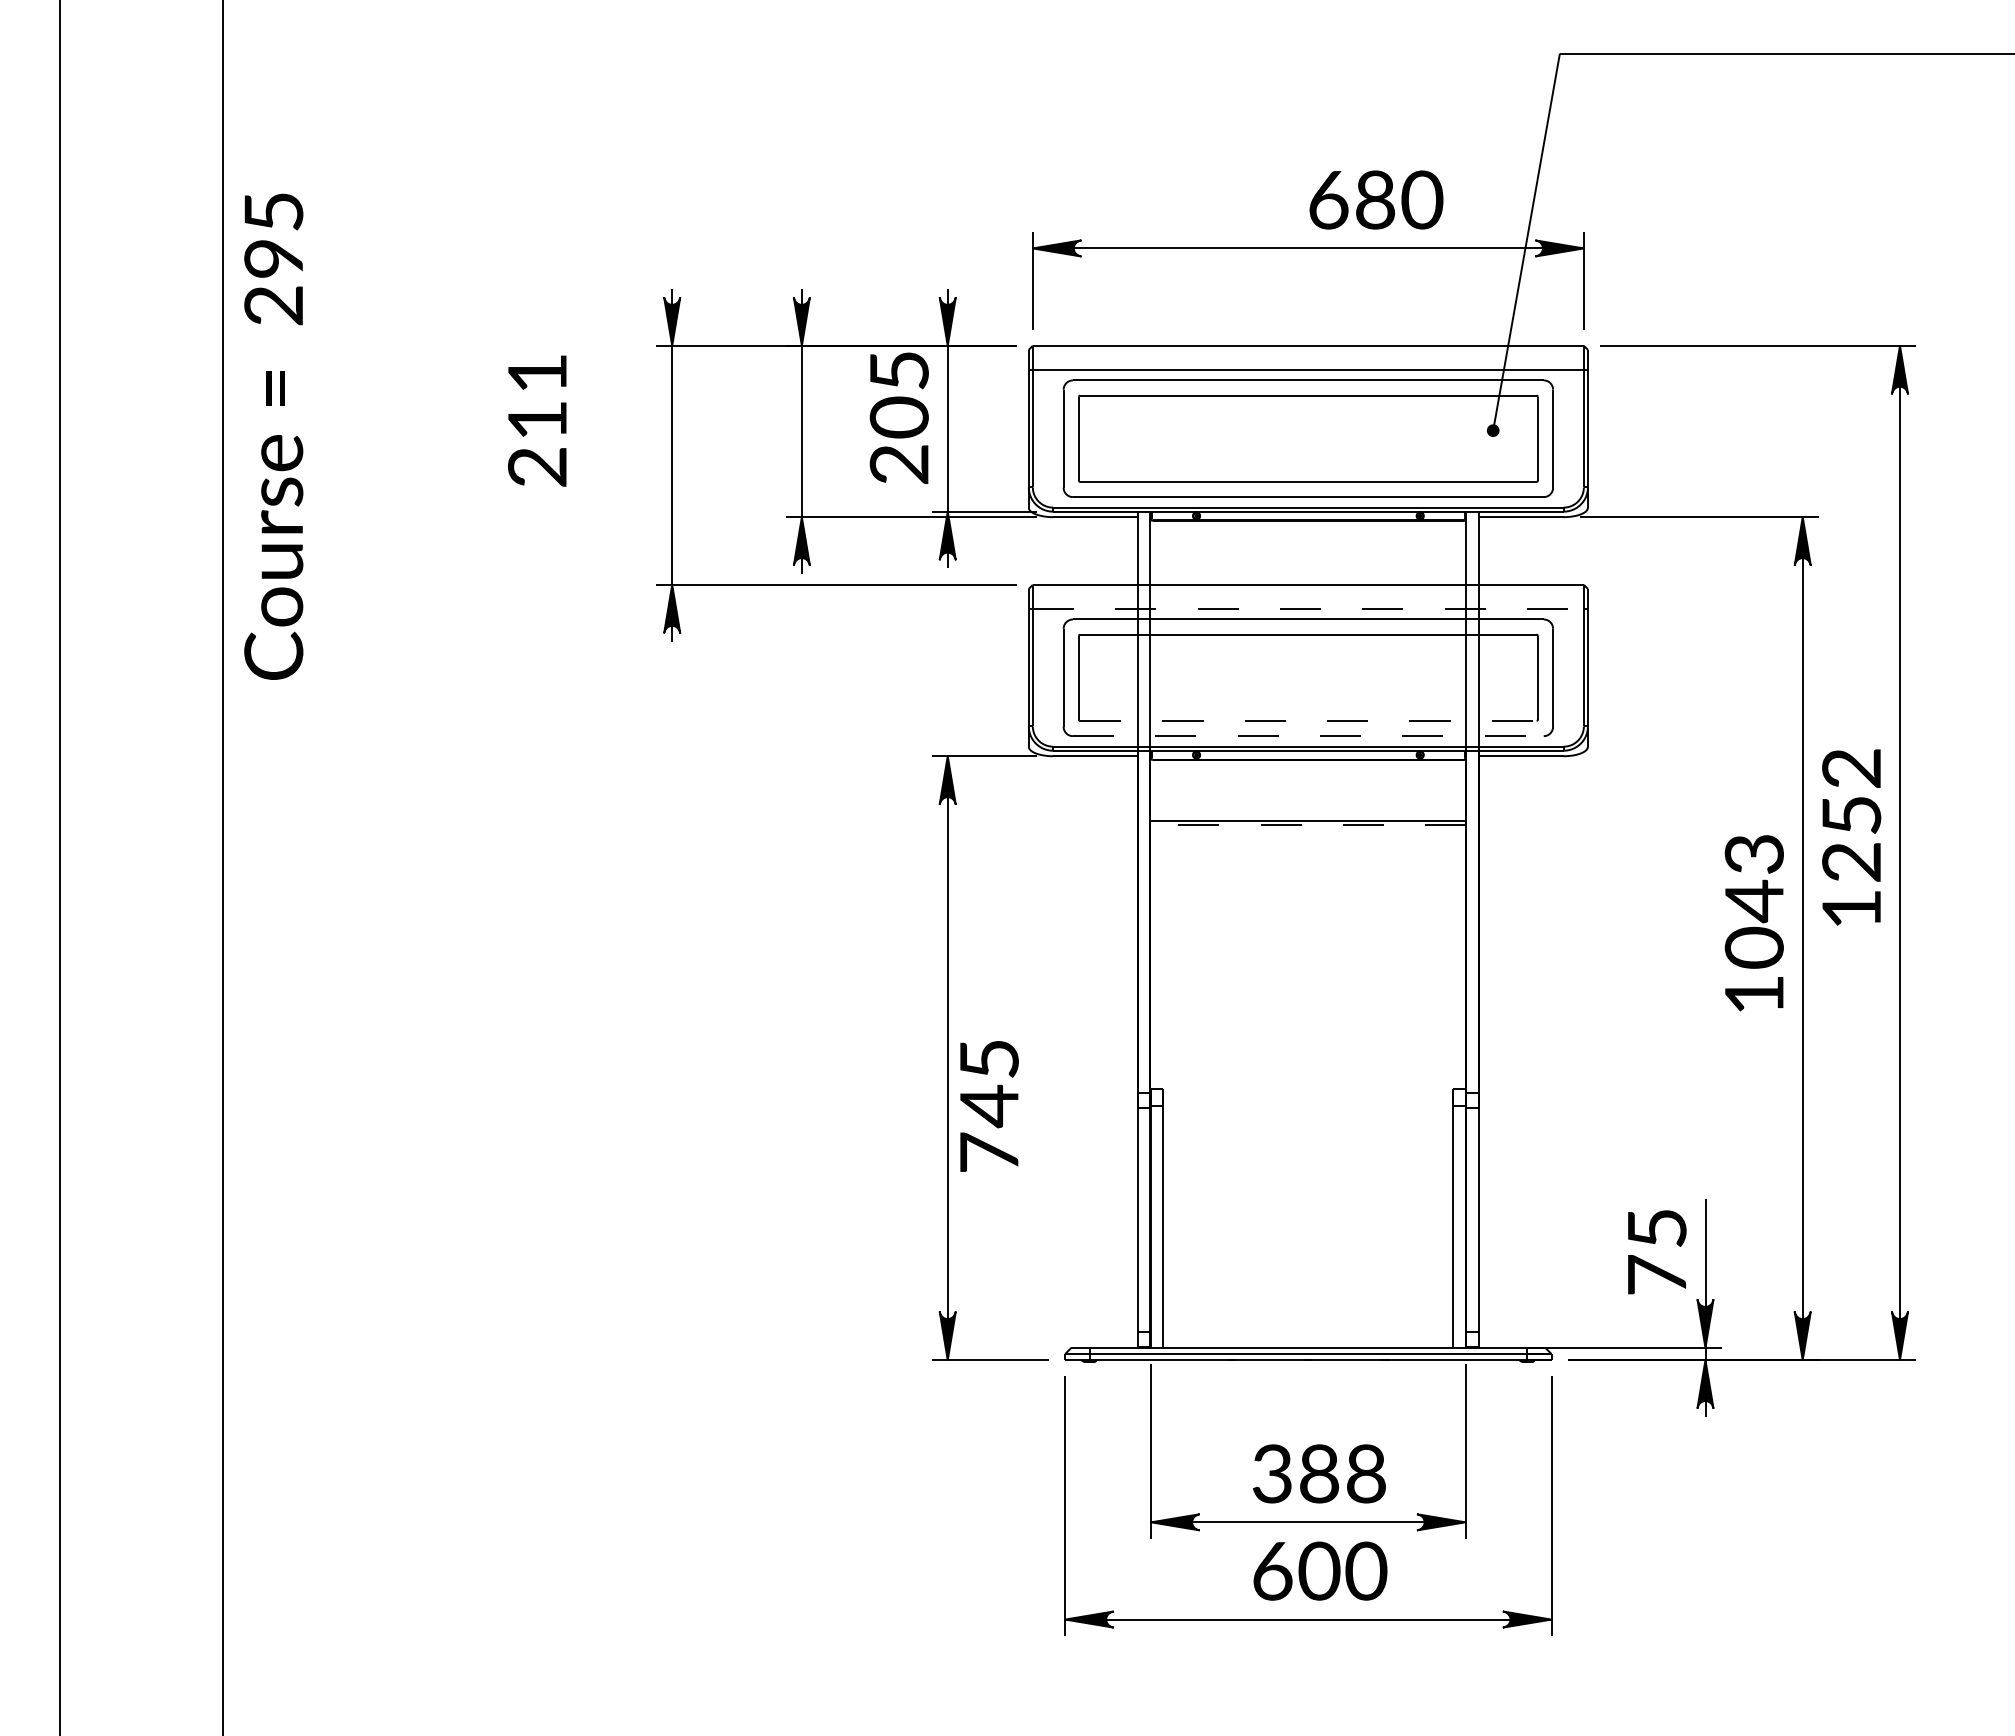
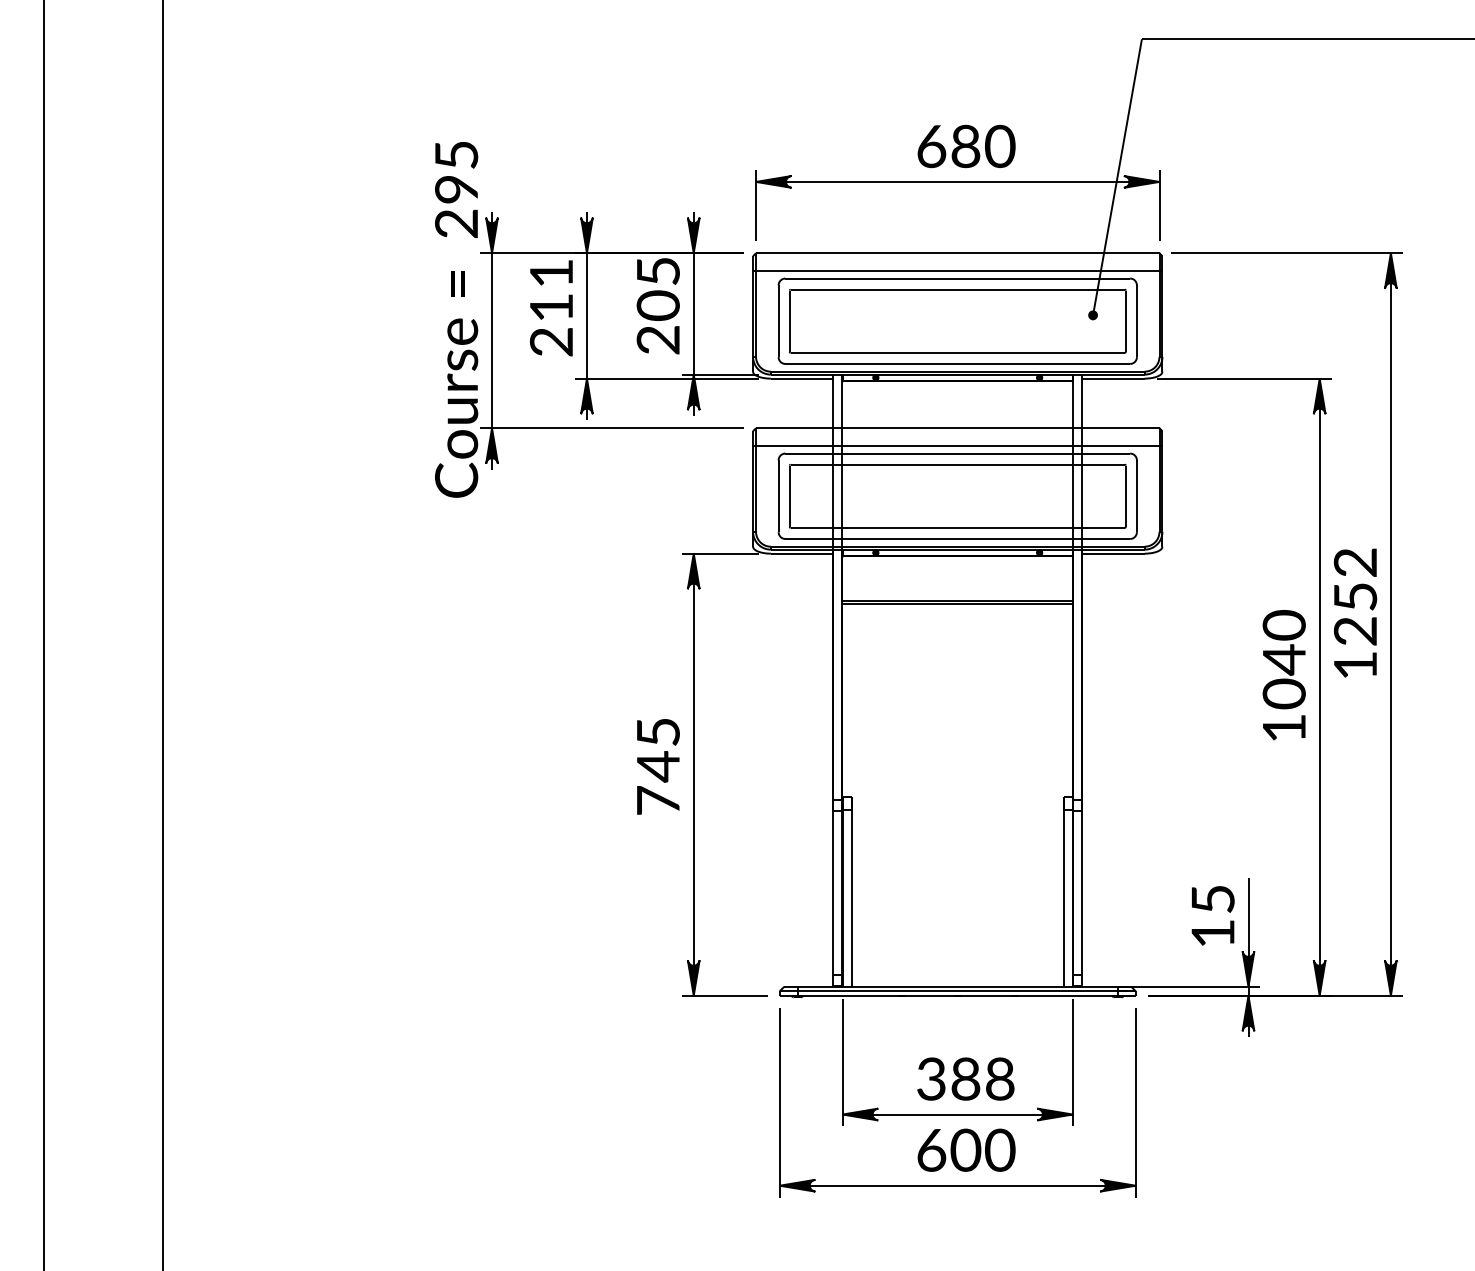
text: (1376, 199) -> (966, 146), moved
text: (537, 420) -> (551, 307), moved
text: (273, 436) -> (456, 319), moved
line: (1308, 609) -> (957, 446), dashed -> solid
line: (1308, 720) -> (957, 527), dashed -> solid
line: (1308, 736) -> (957, 539), dashed -> solid
line: (1307, 825) -> (957, 604), dashed -> solid
text: (1754, 854) -> (1284, 625), 1043 -> 1040
text: (989, 1106) -> (658, 766), moved
text: (1656, 1274) -> (1212, 933), 75 -> 15

